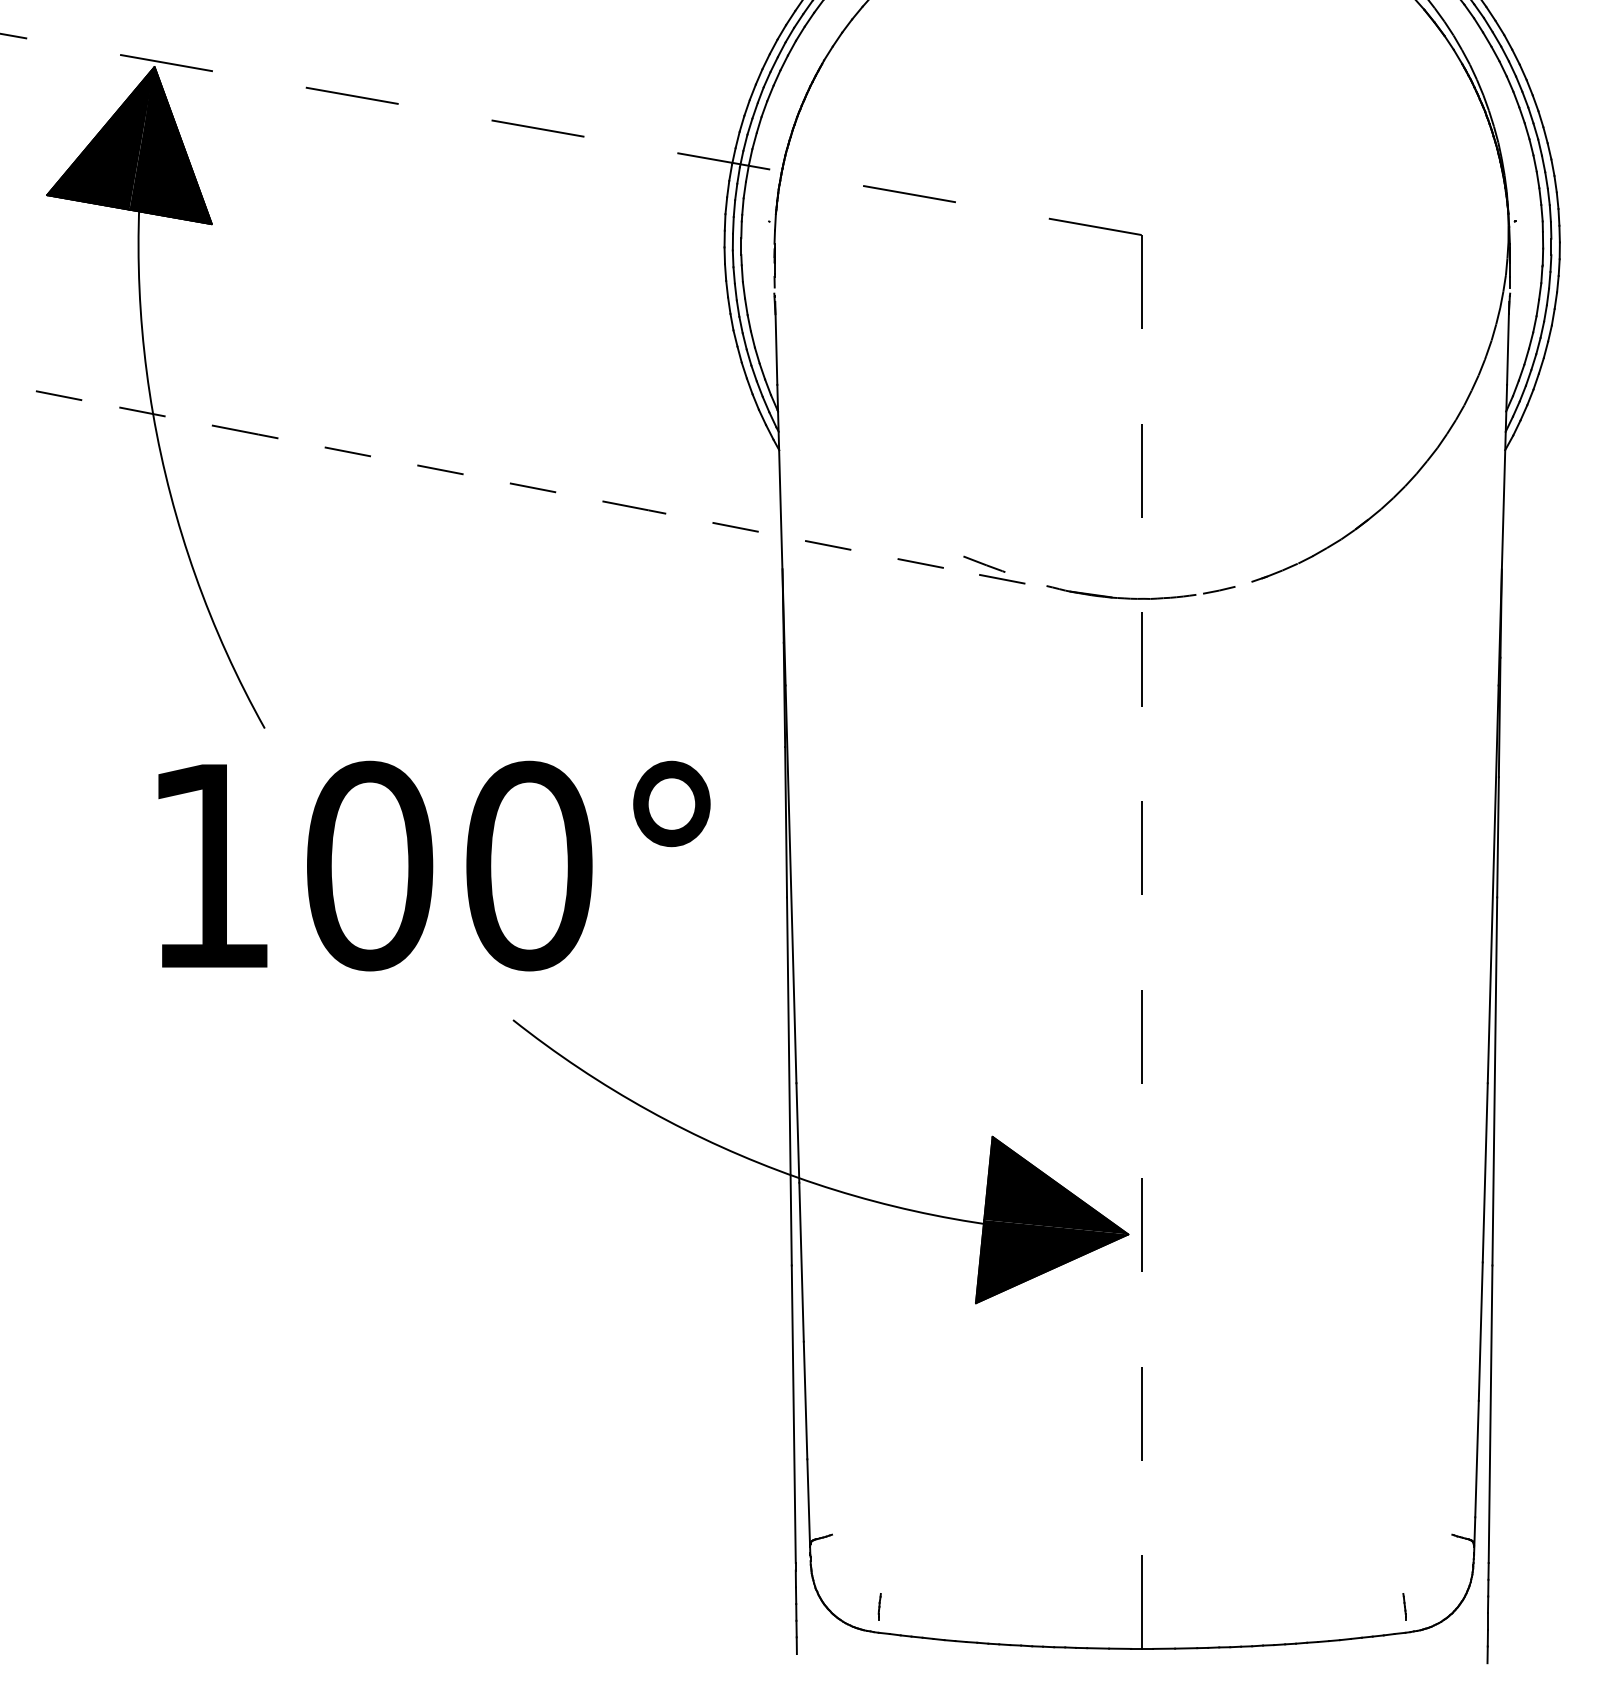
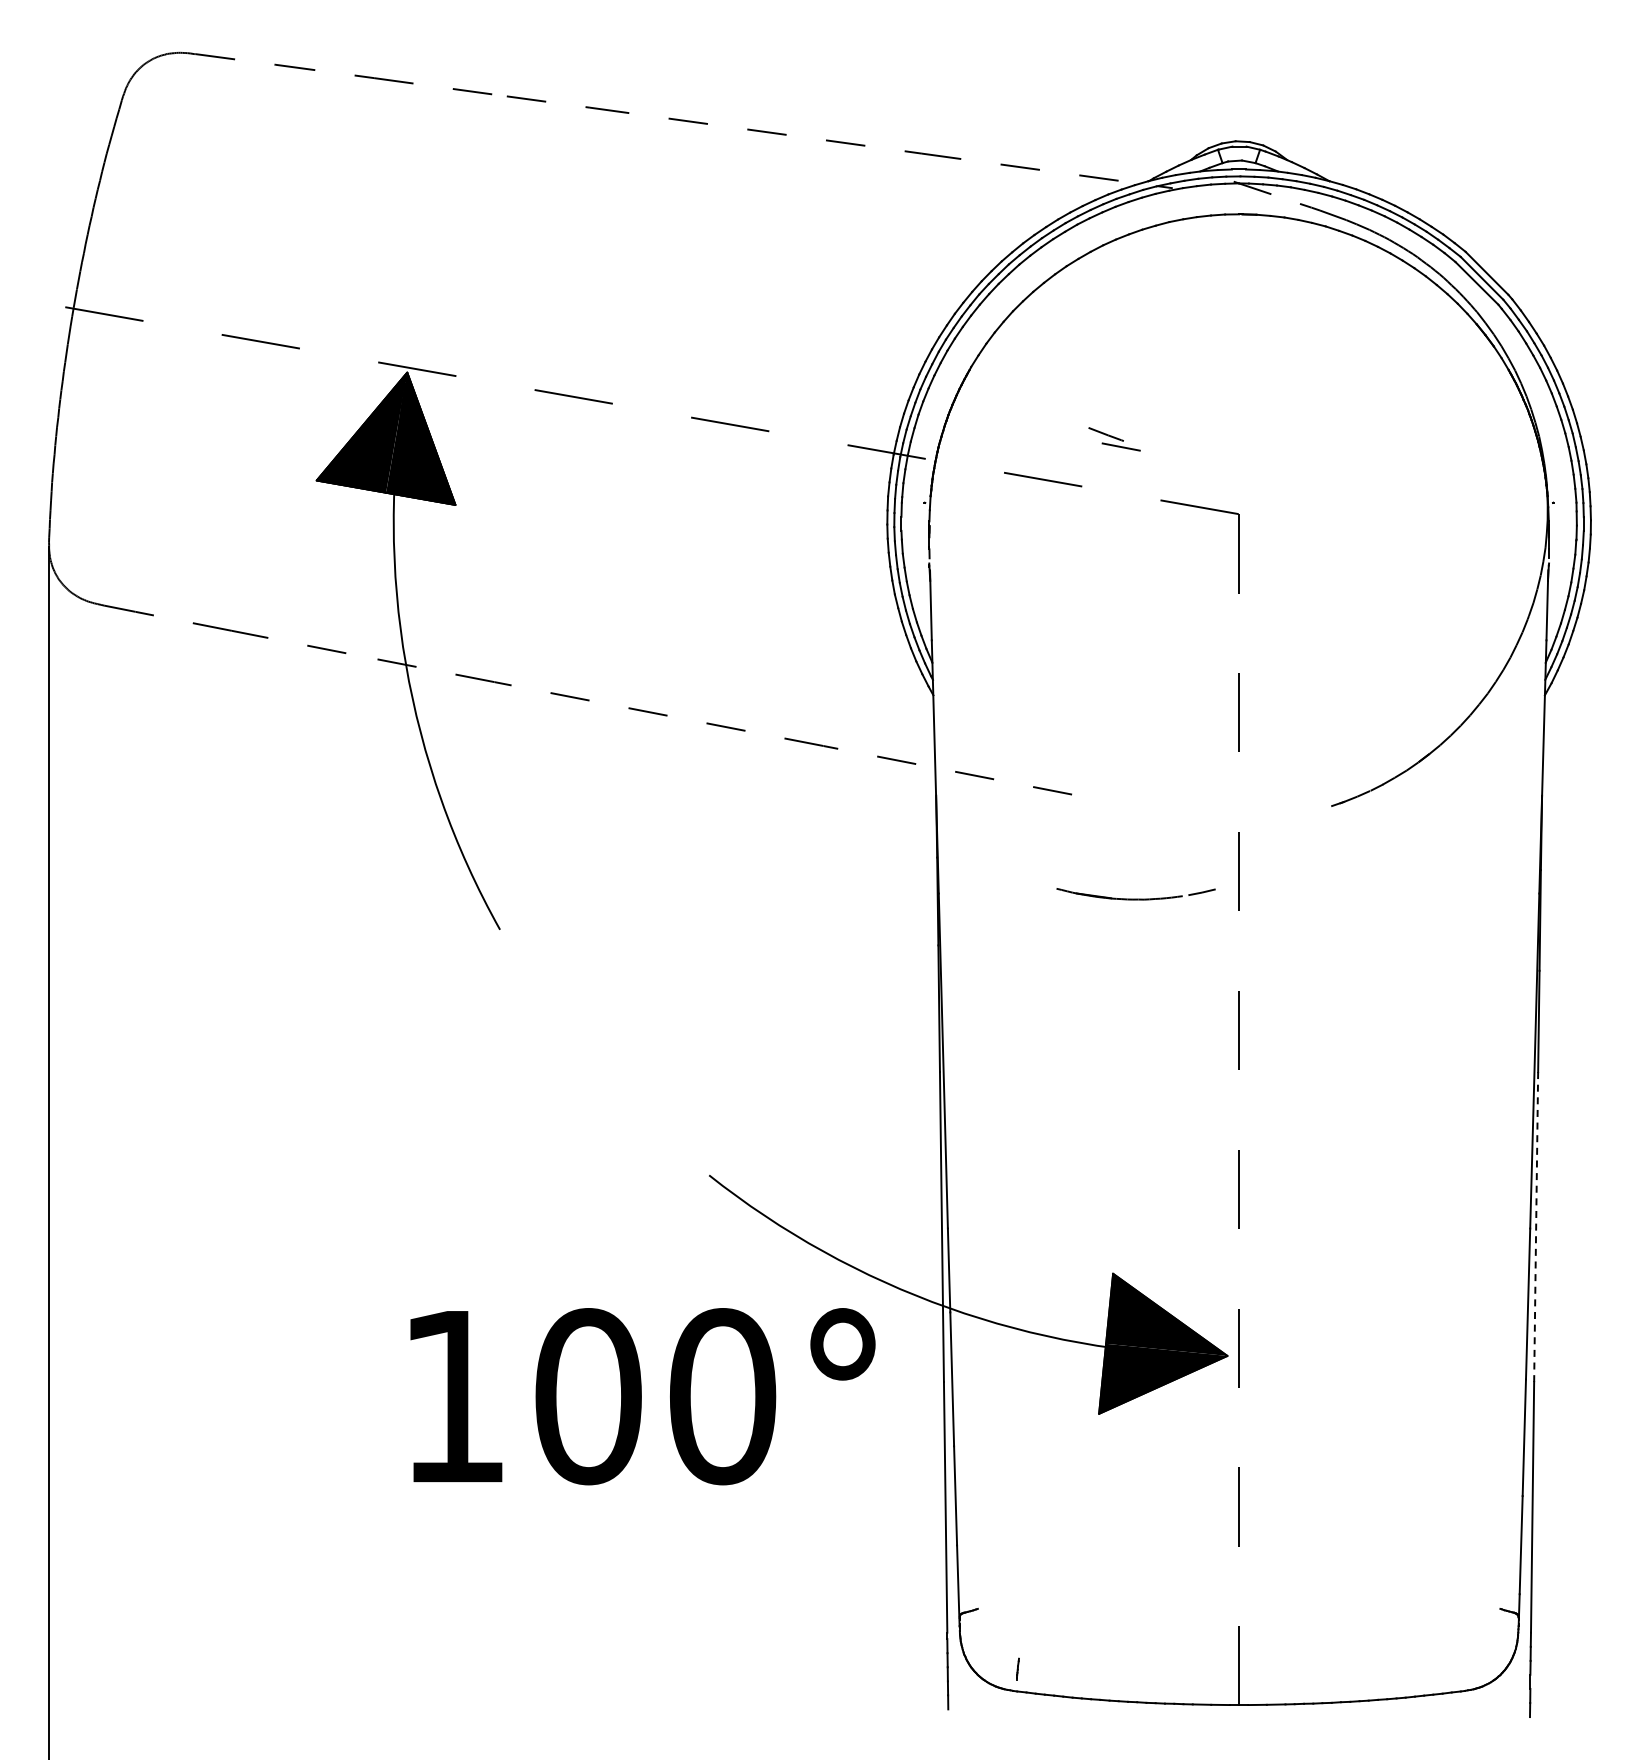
part: (994, 570) -> (1114, 439), moved
part: (1140, 592) -> (1135, 894), moved
text: (433, 865) -> (642, 1396), moved
line: (1495, 1081) -> (1536, 1227), solid -> dashed
line: (1403, 1605) -> (1459, 1668), removed

